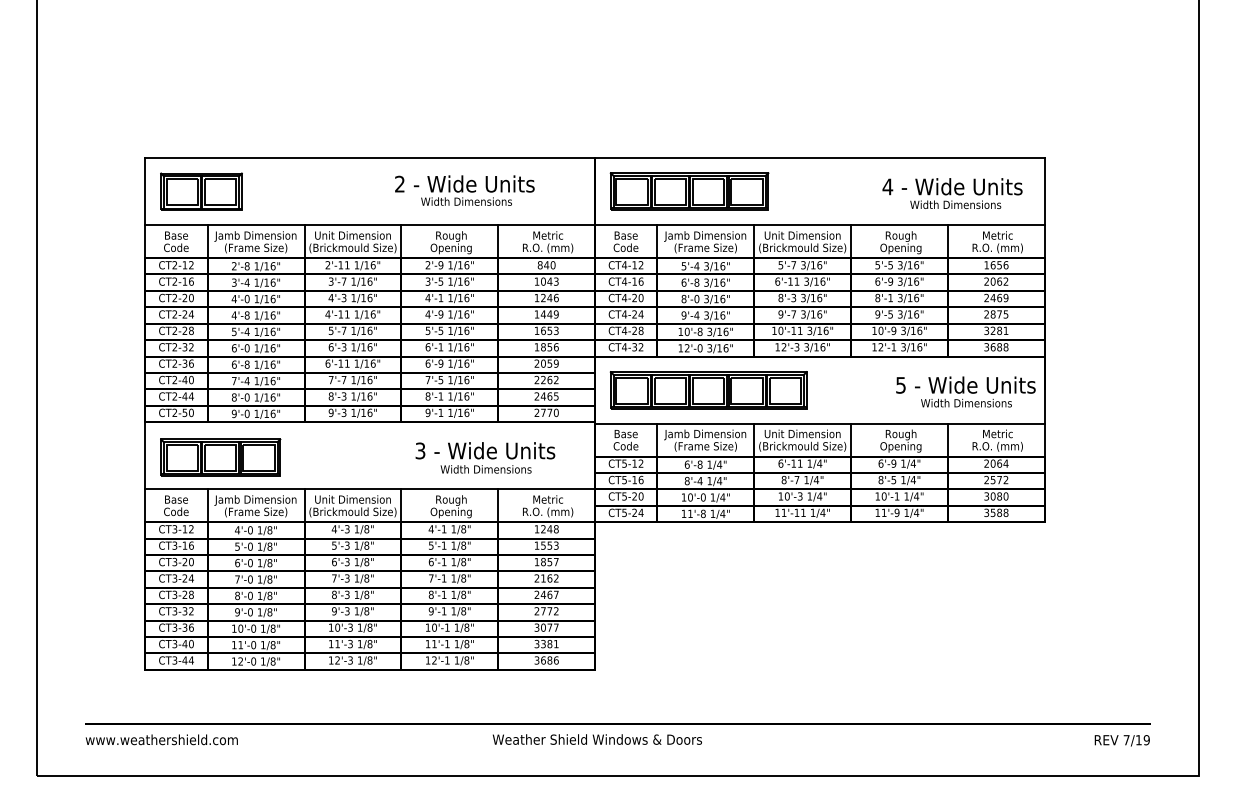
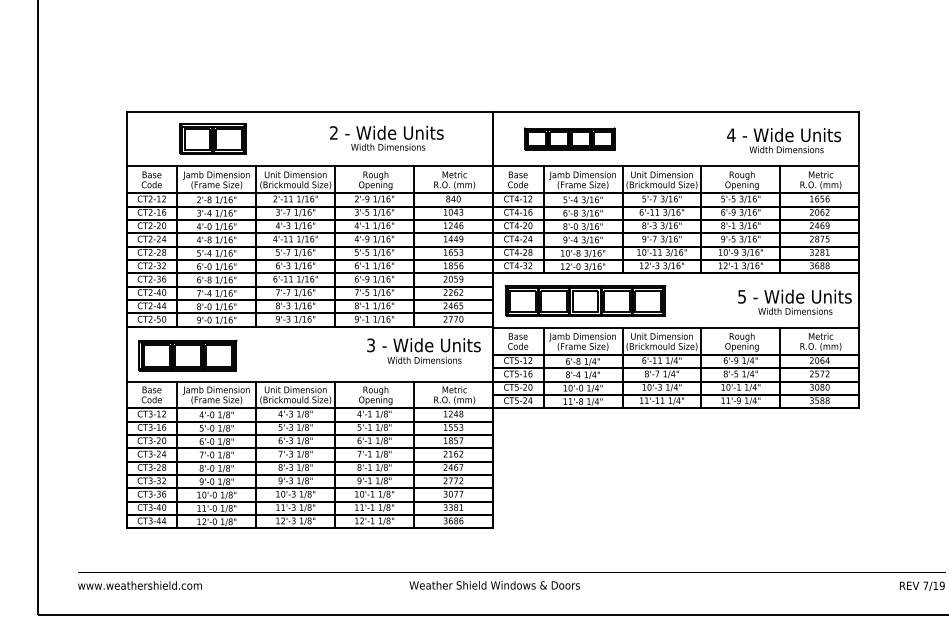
part: (201, 191) -> (213, 138), moved
part: (689, 191) -> (569, 138), size x0.7
text: (485, 457) -> (424, 350), moved

